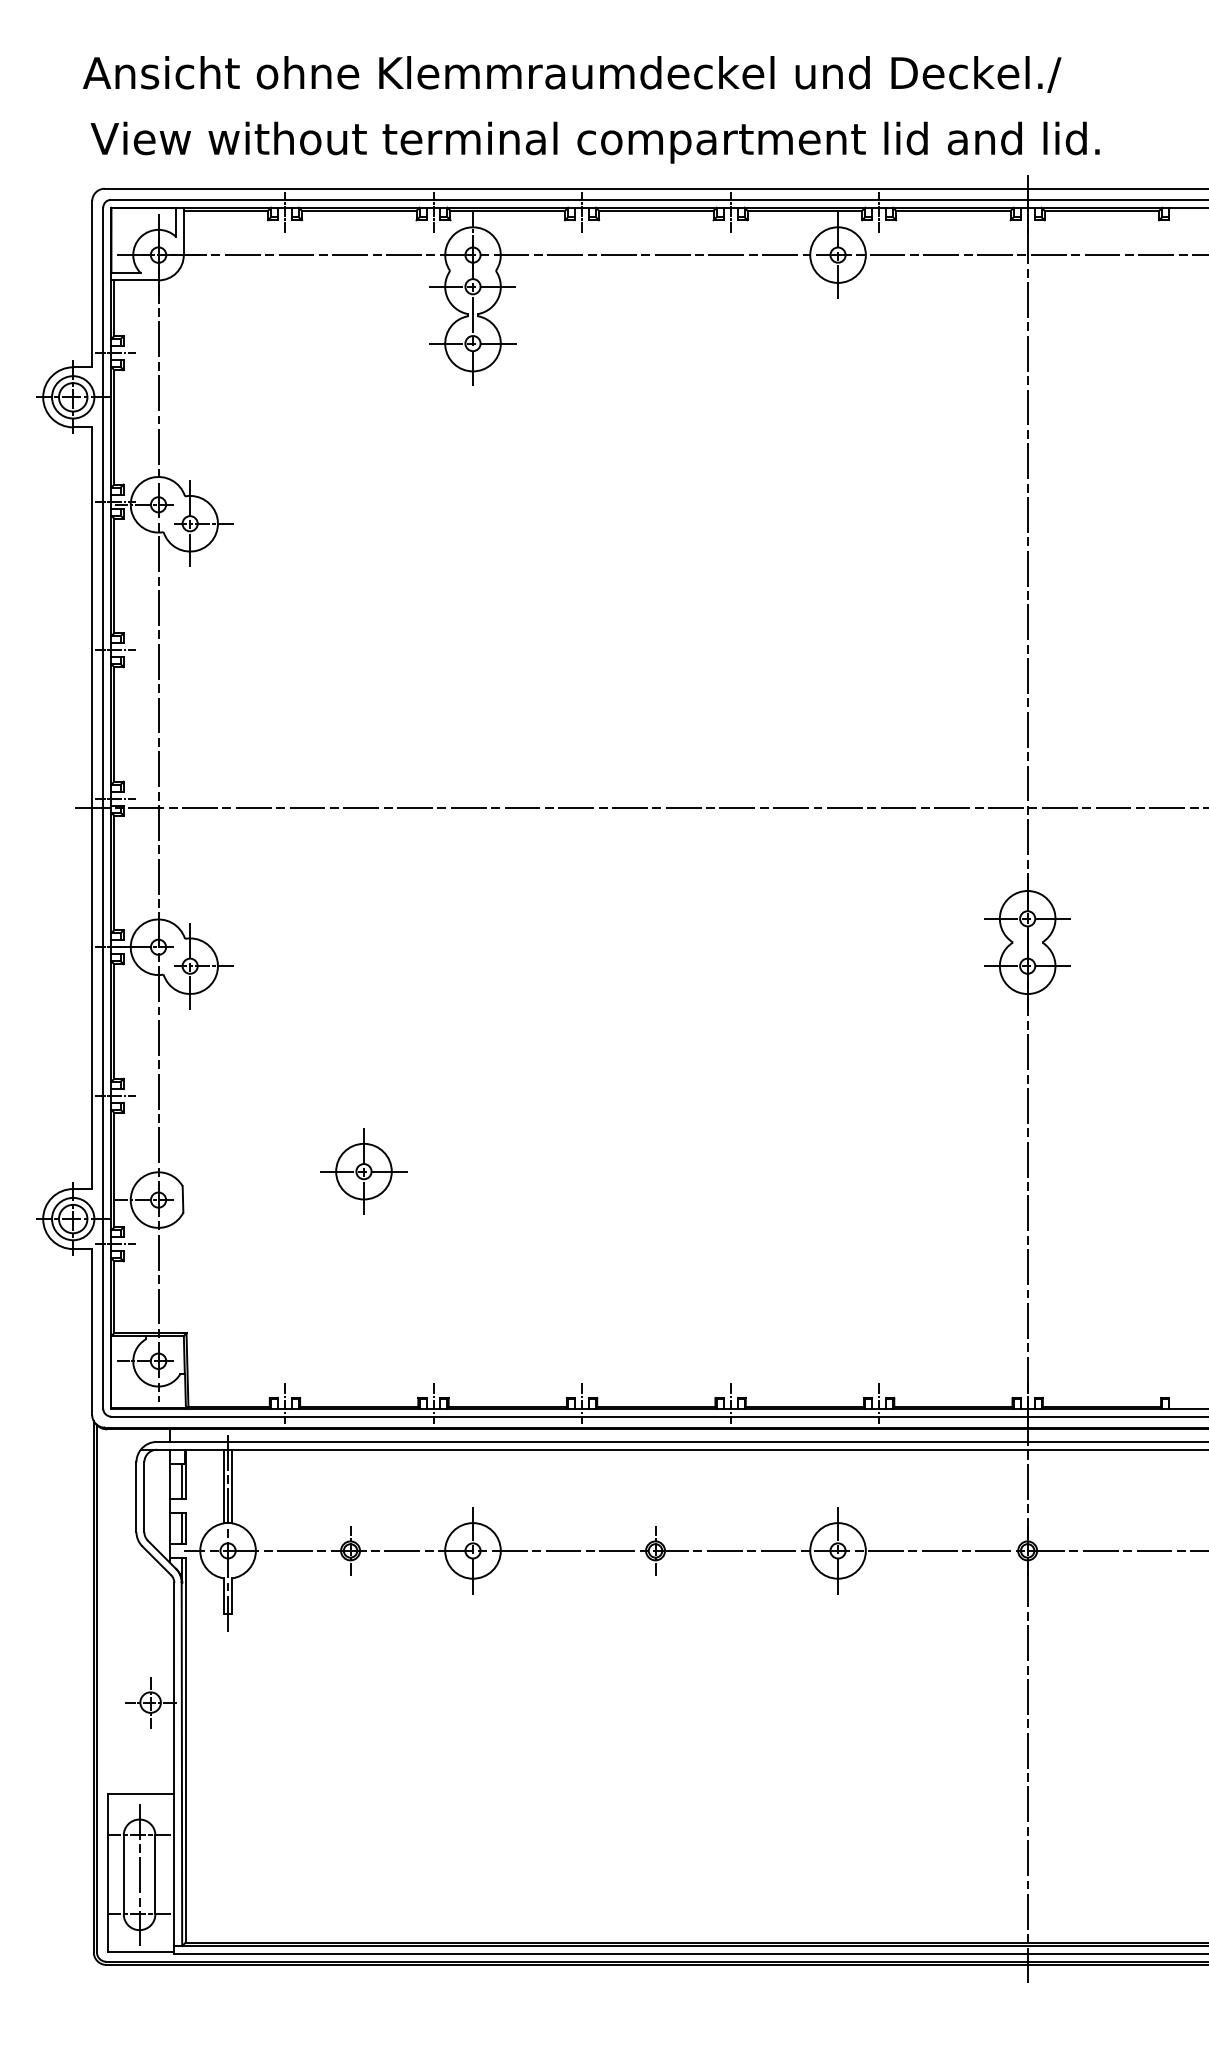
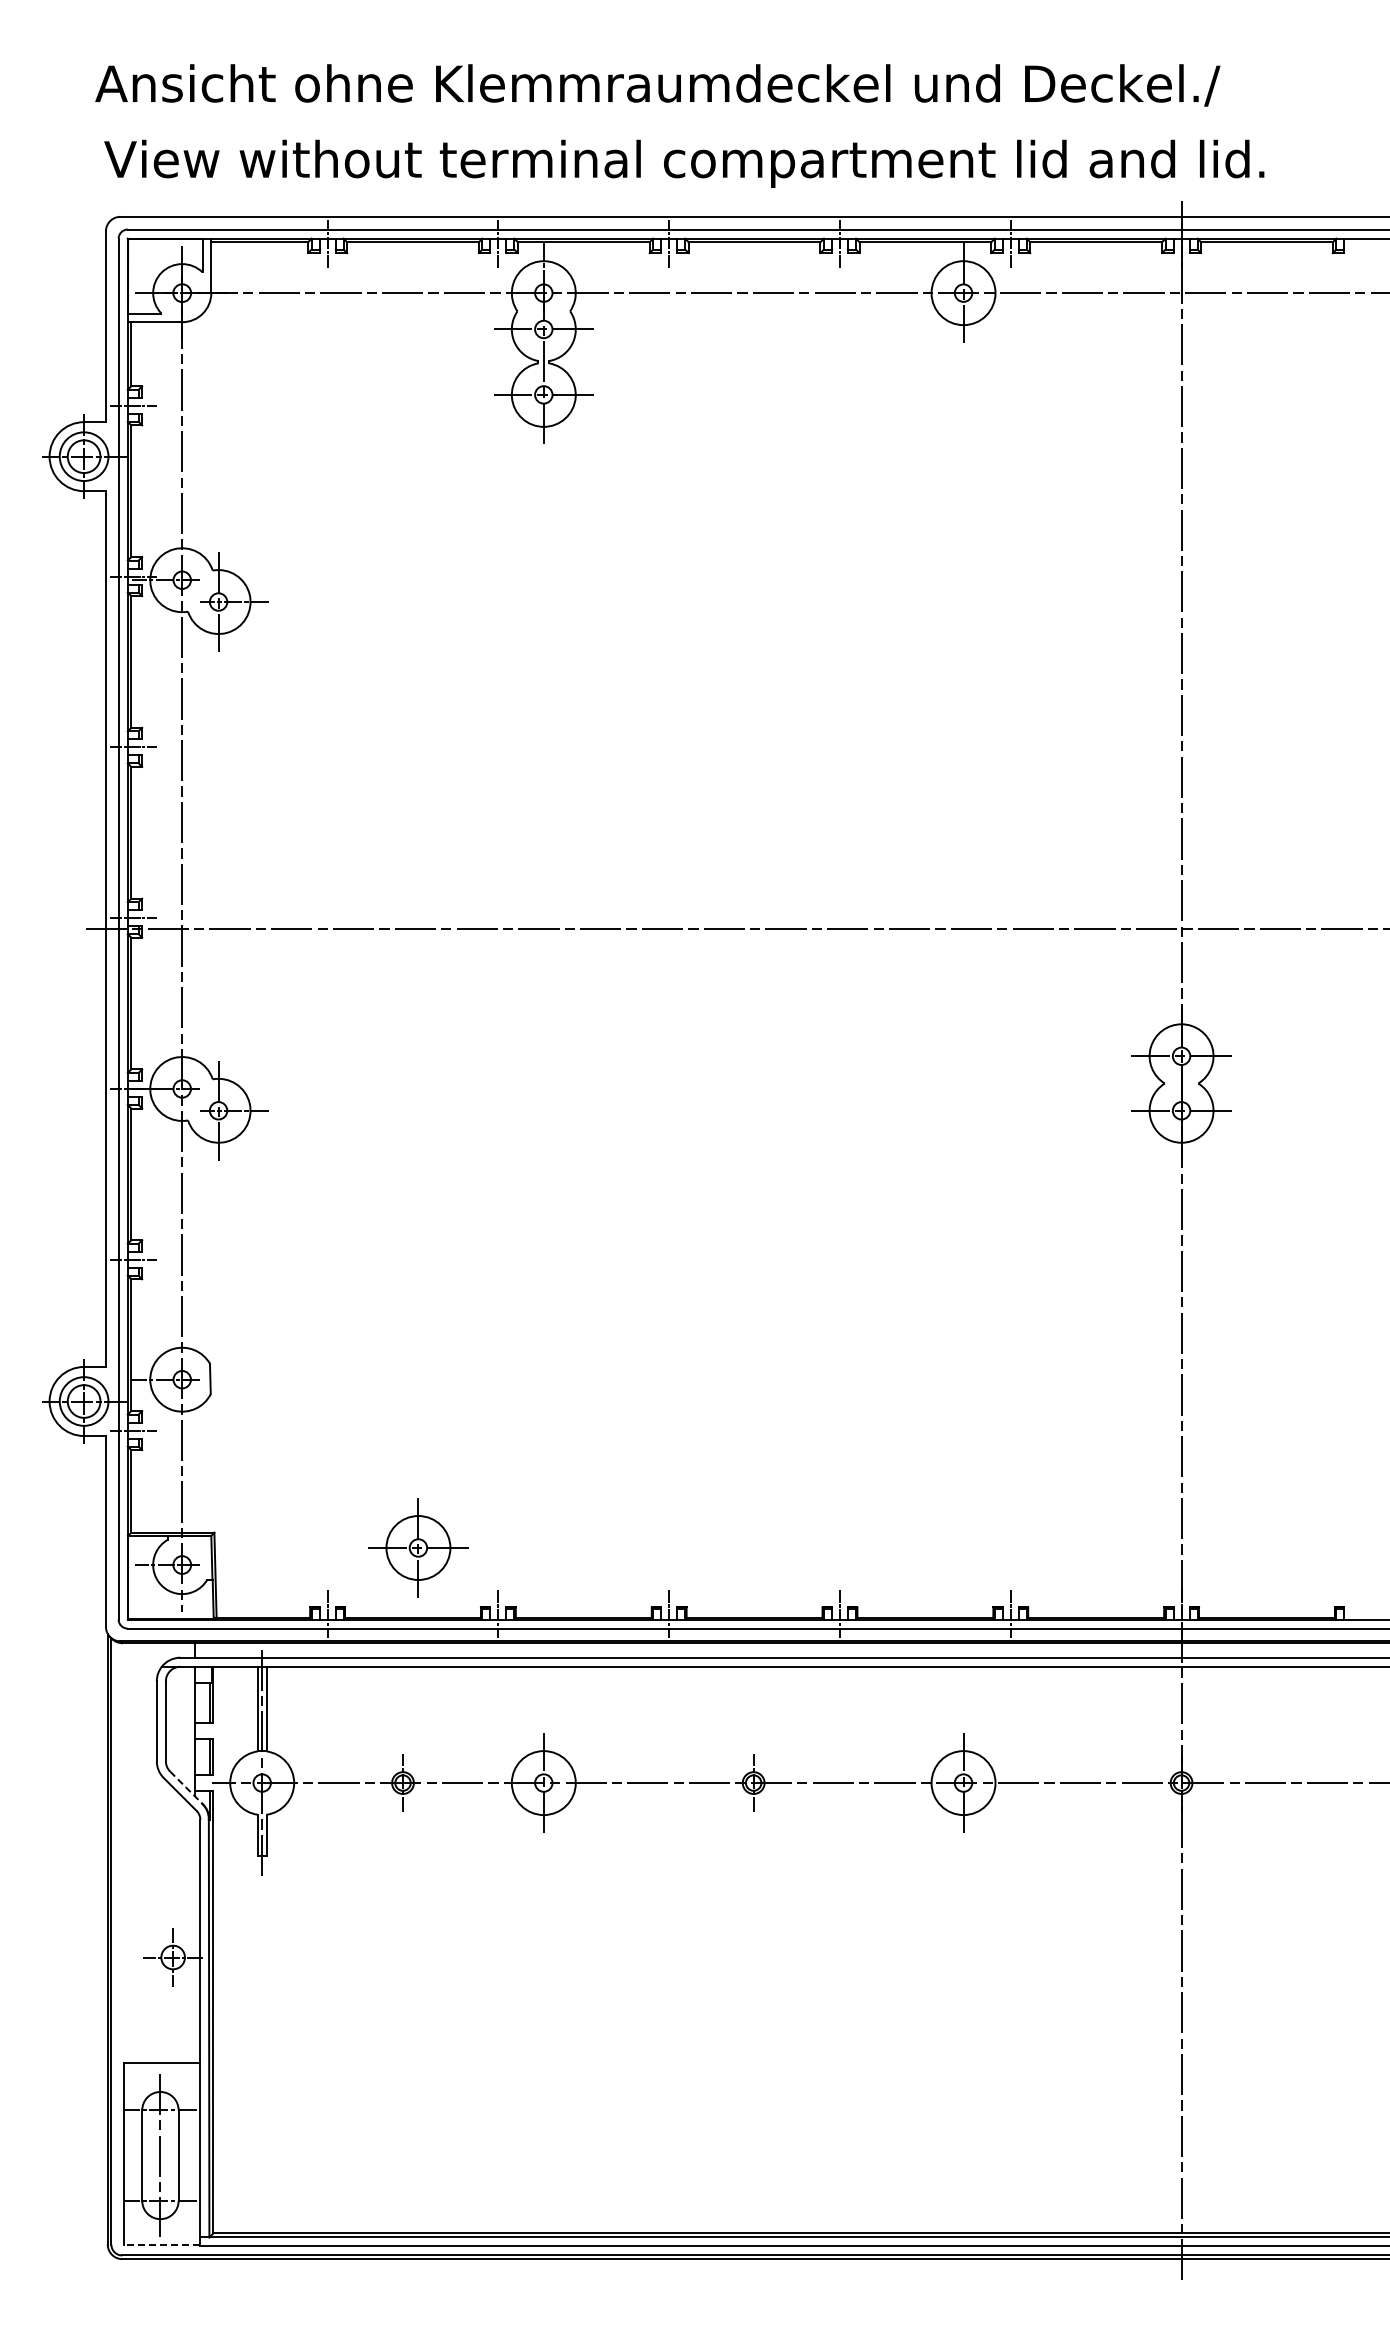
part: (364, 1171) -> (418, 1547), moved
line: (162, 1554) -> (186, 1787), solid -> dashed
line: (140, 1952) -> (161, 2244), solid -> dashed

